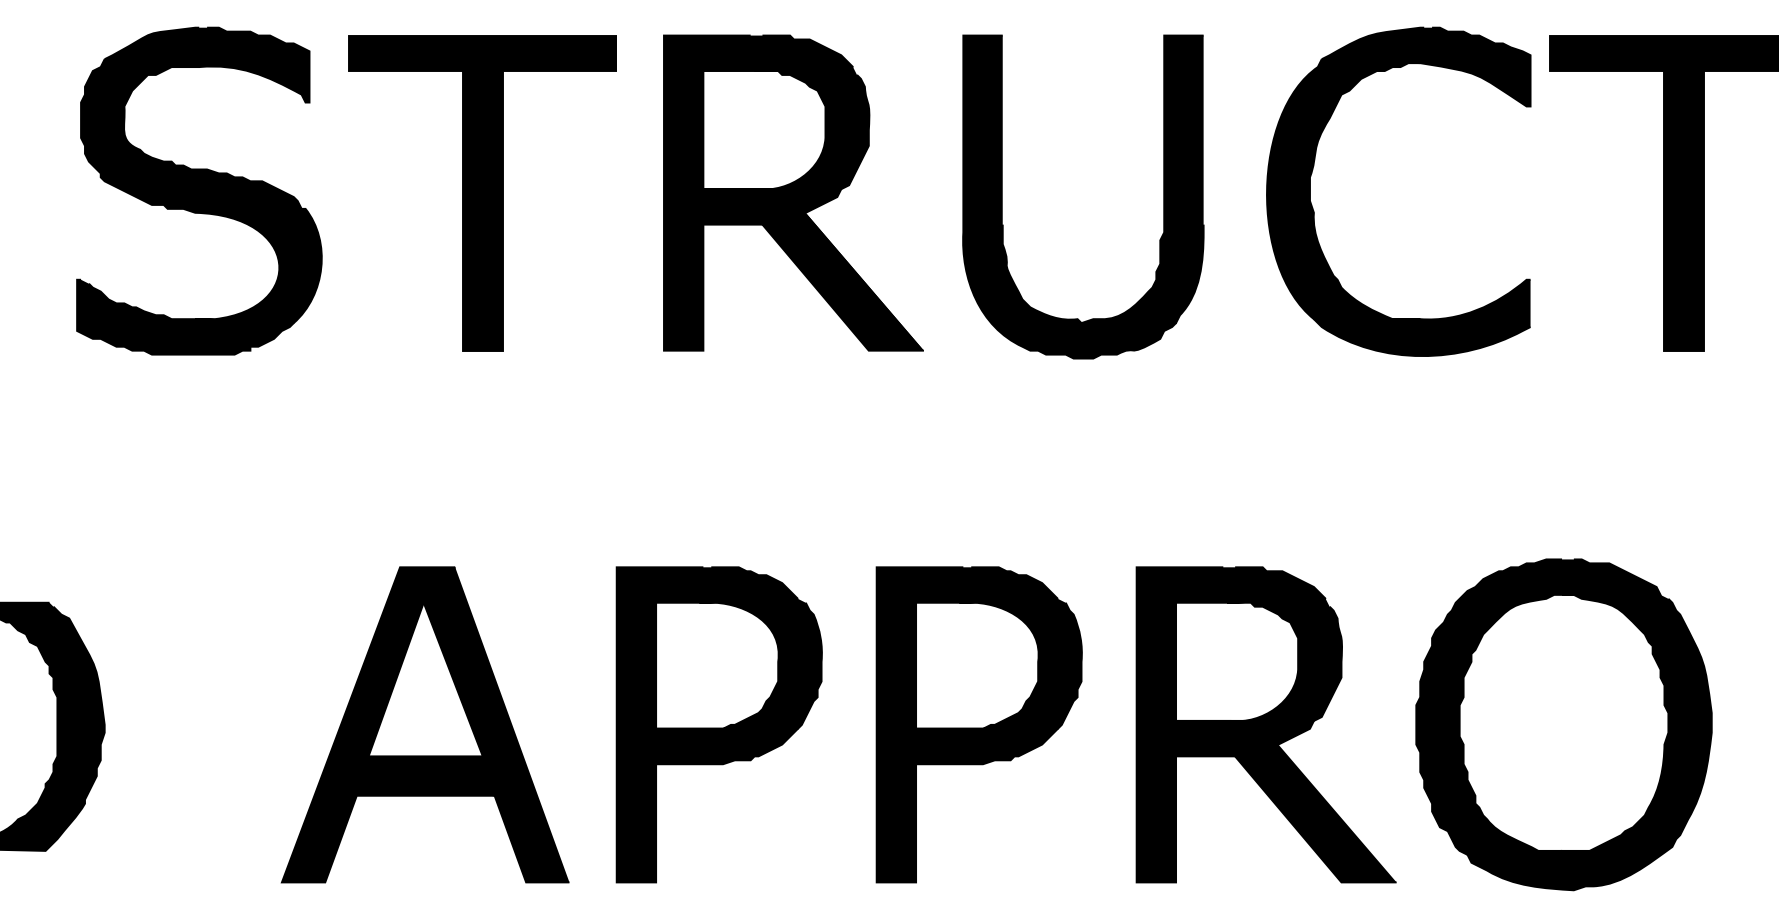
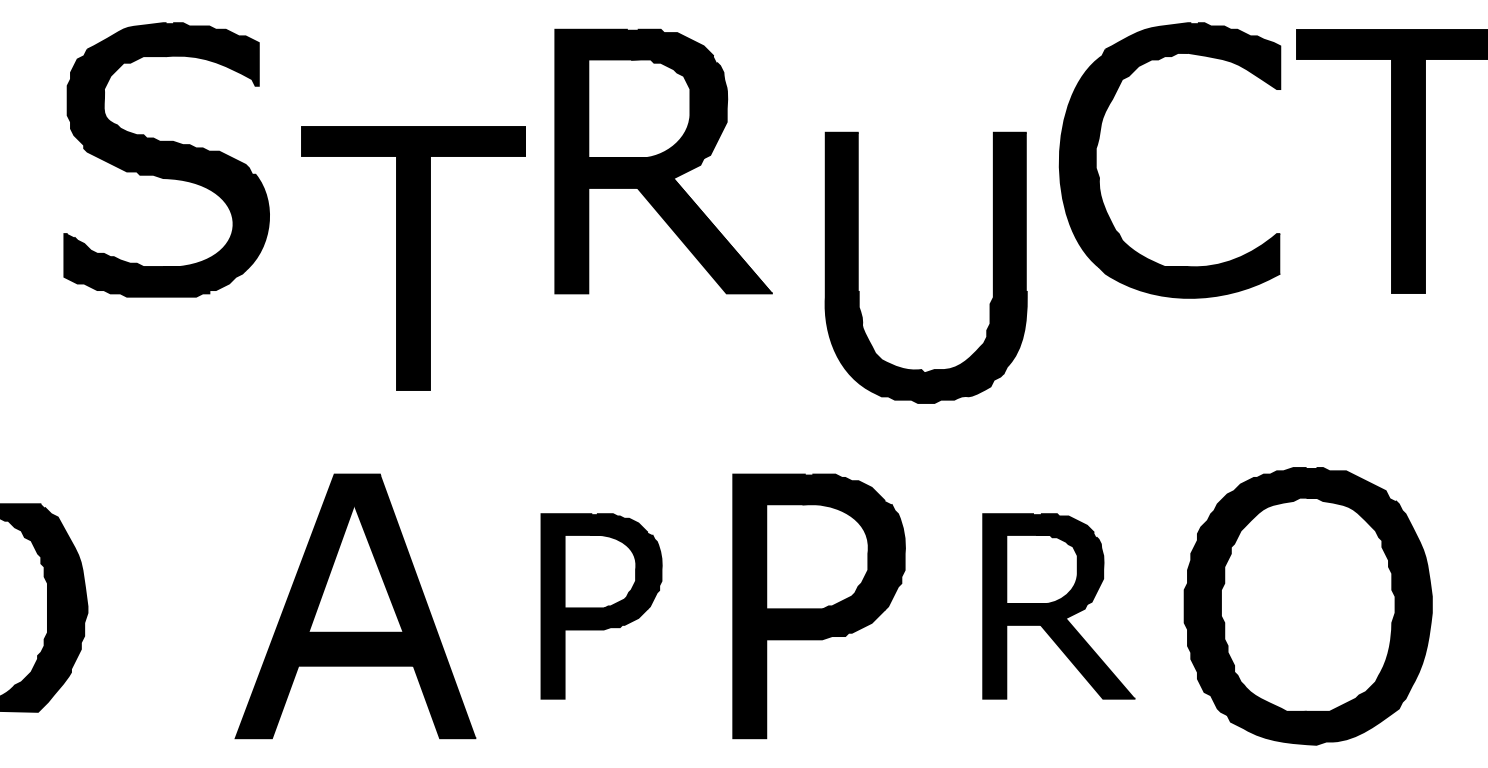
part: (482, 193) -> (413, 258), moved
part: (1002, 196) -> (858, 267), moved
part: (719, 724) -> (601, 606), size x0.7
part: (1265, 724) -> (1058, 606), size x0.7

